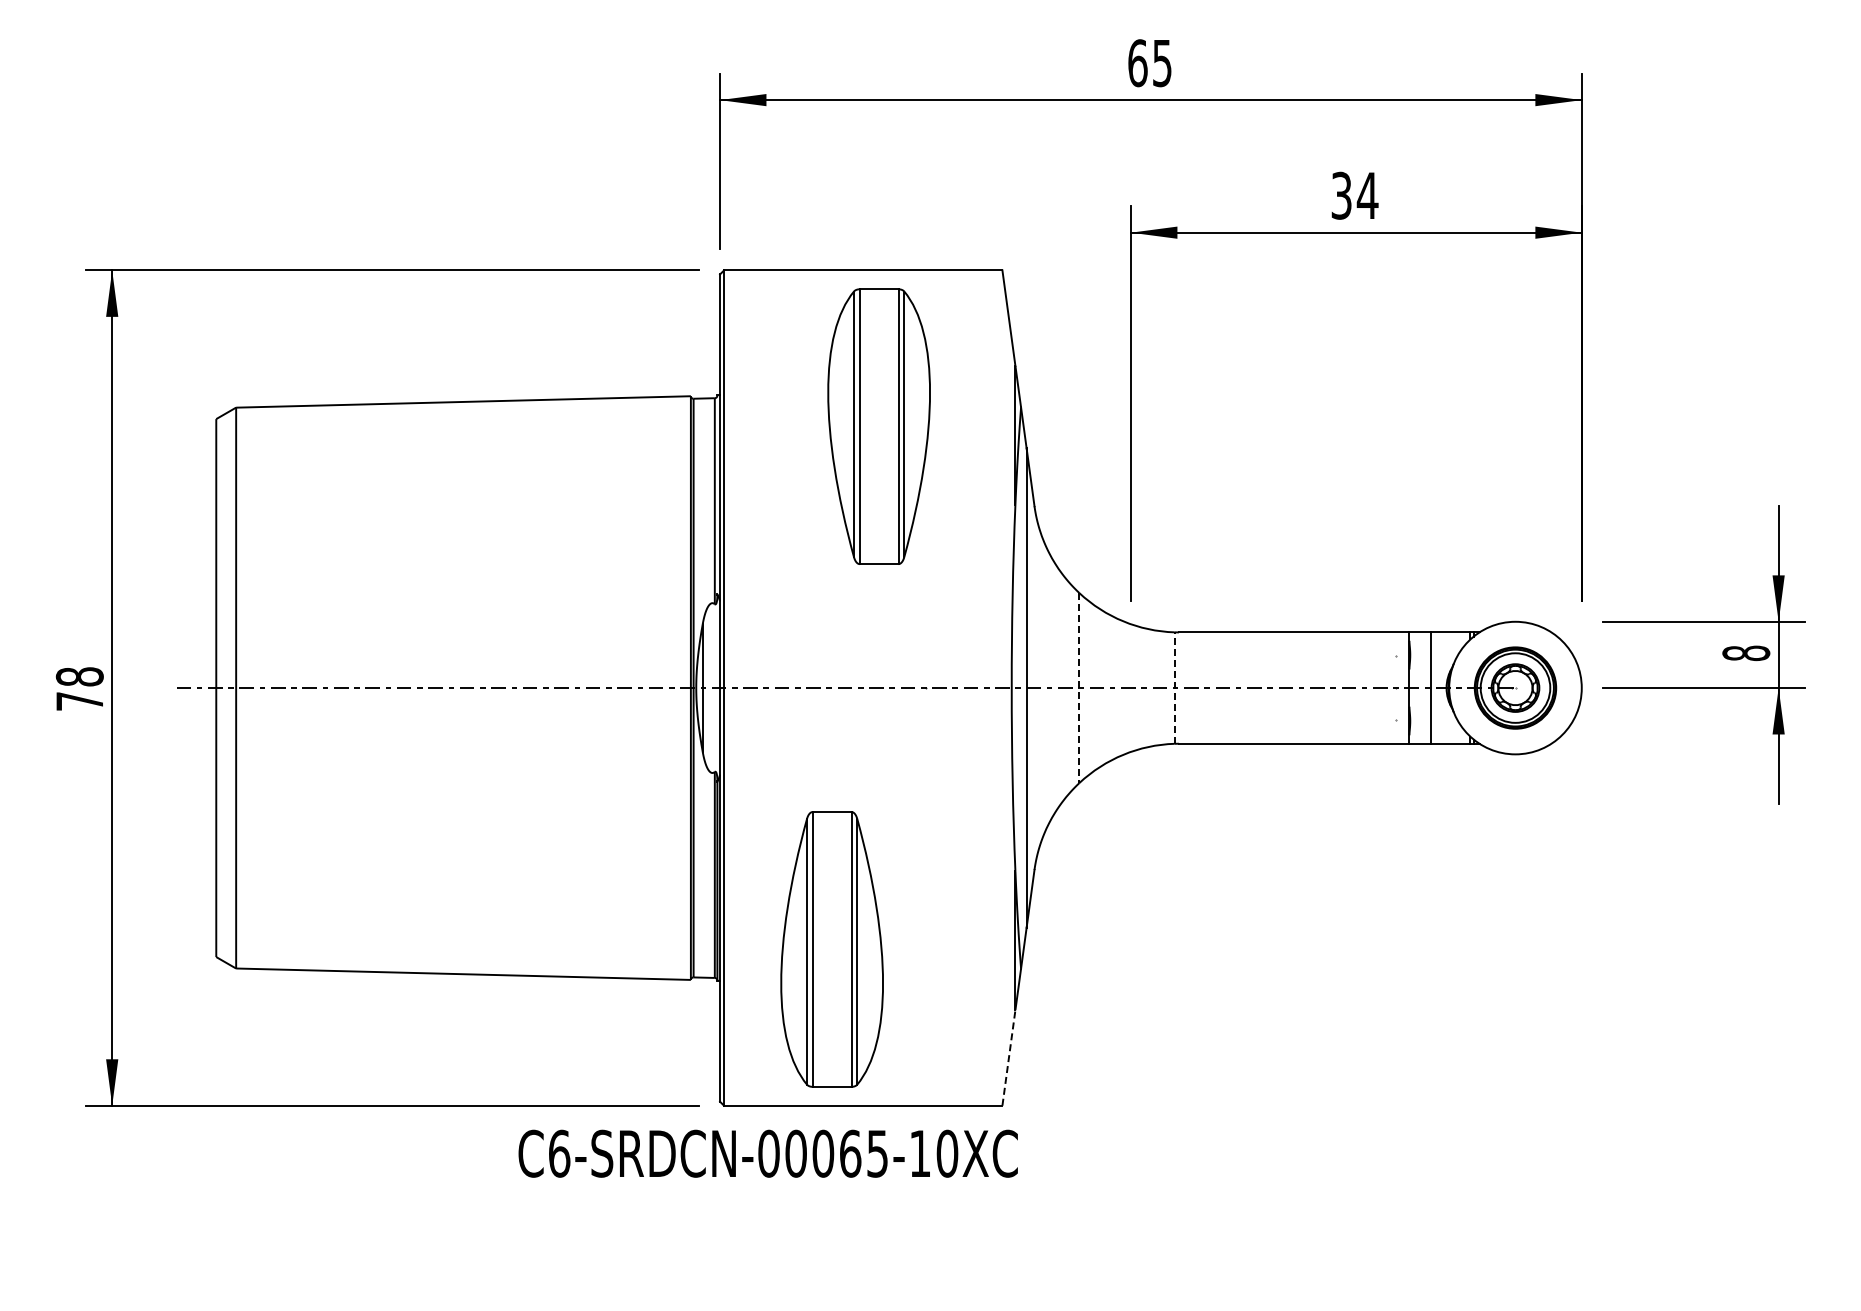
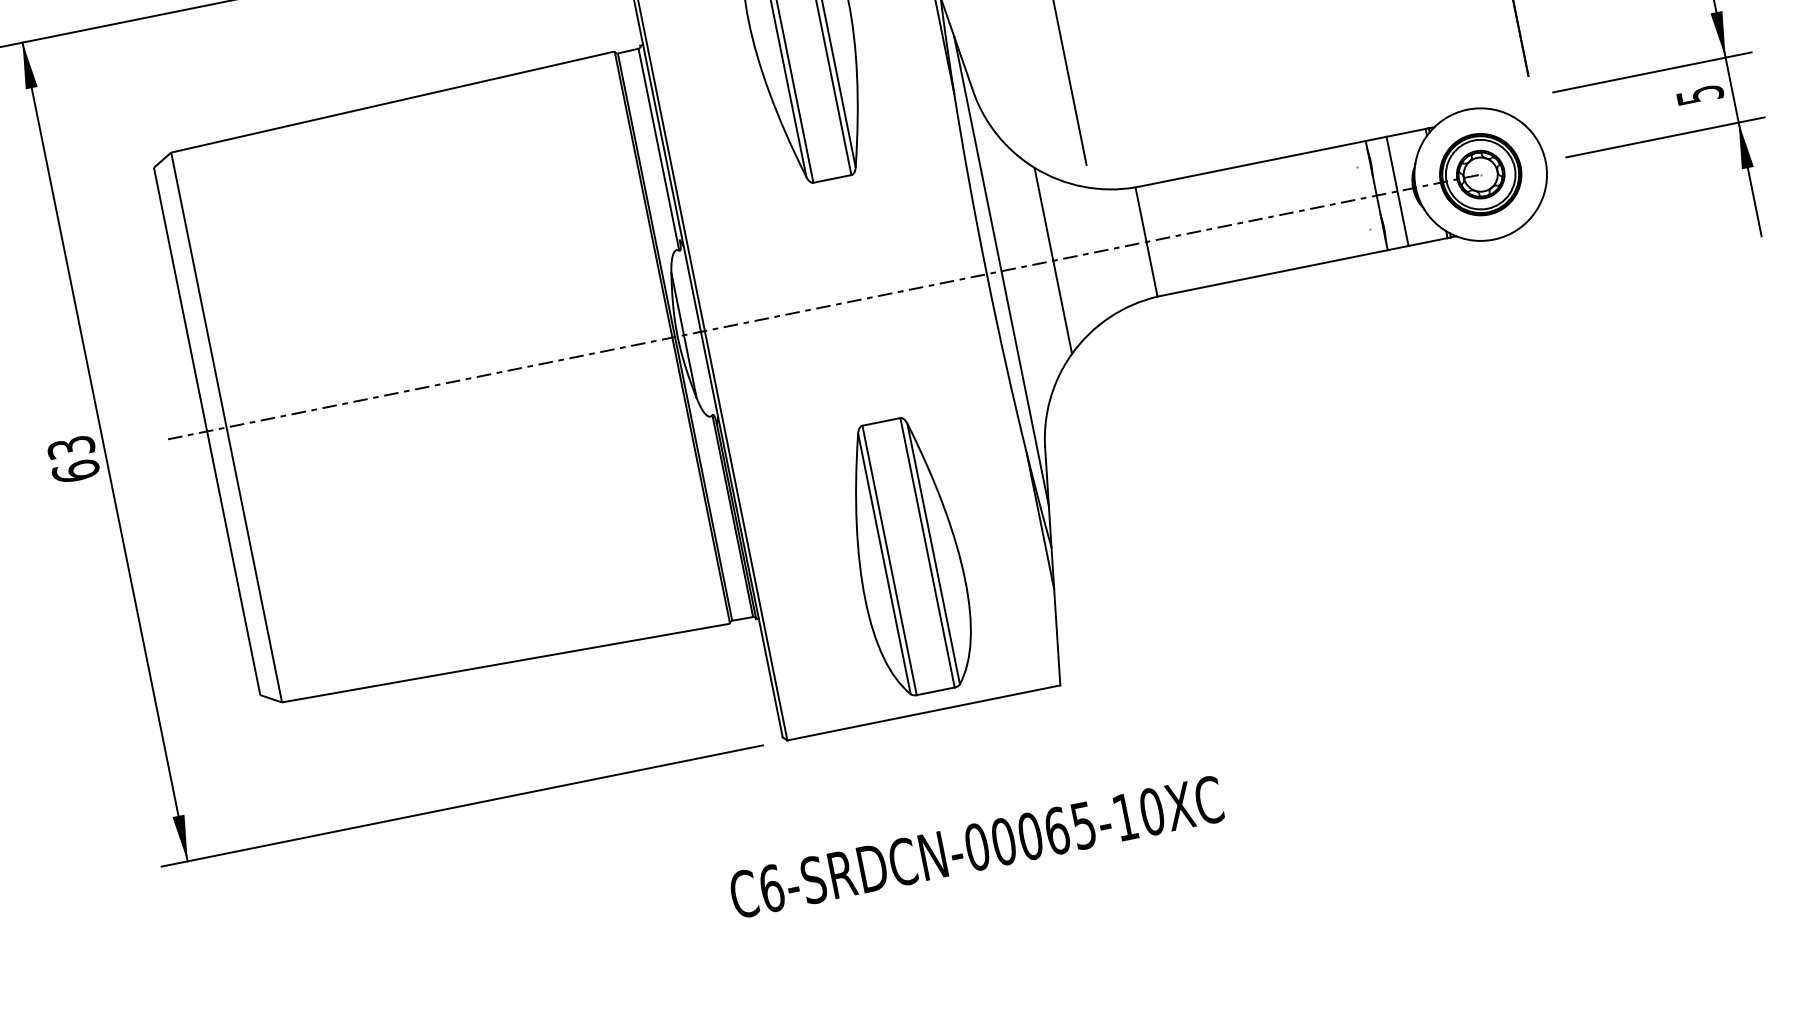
text: (1746, 653) -> (1700, 95), 8 -> 5
text: (79, 688) -> (73, 458), 78 -> 63
line: (1079, 688) -> (1053, 261), dashed -> solid
line: (1174, 688) -> (1146, 242), dashed -> solid
part: (831, 949) -> (907, 556), moved
line: (1008, 1057) -> (1056, 636), dashed -> solid
text: (767, 1153) -> (975, 847), moved

